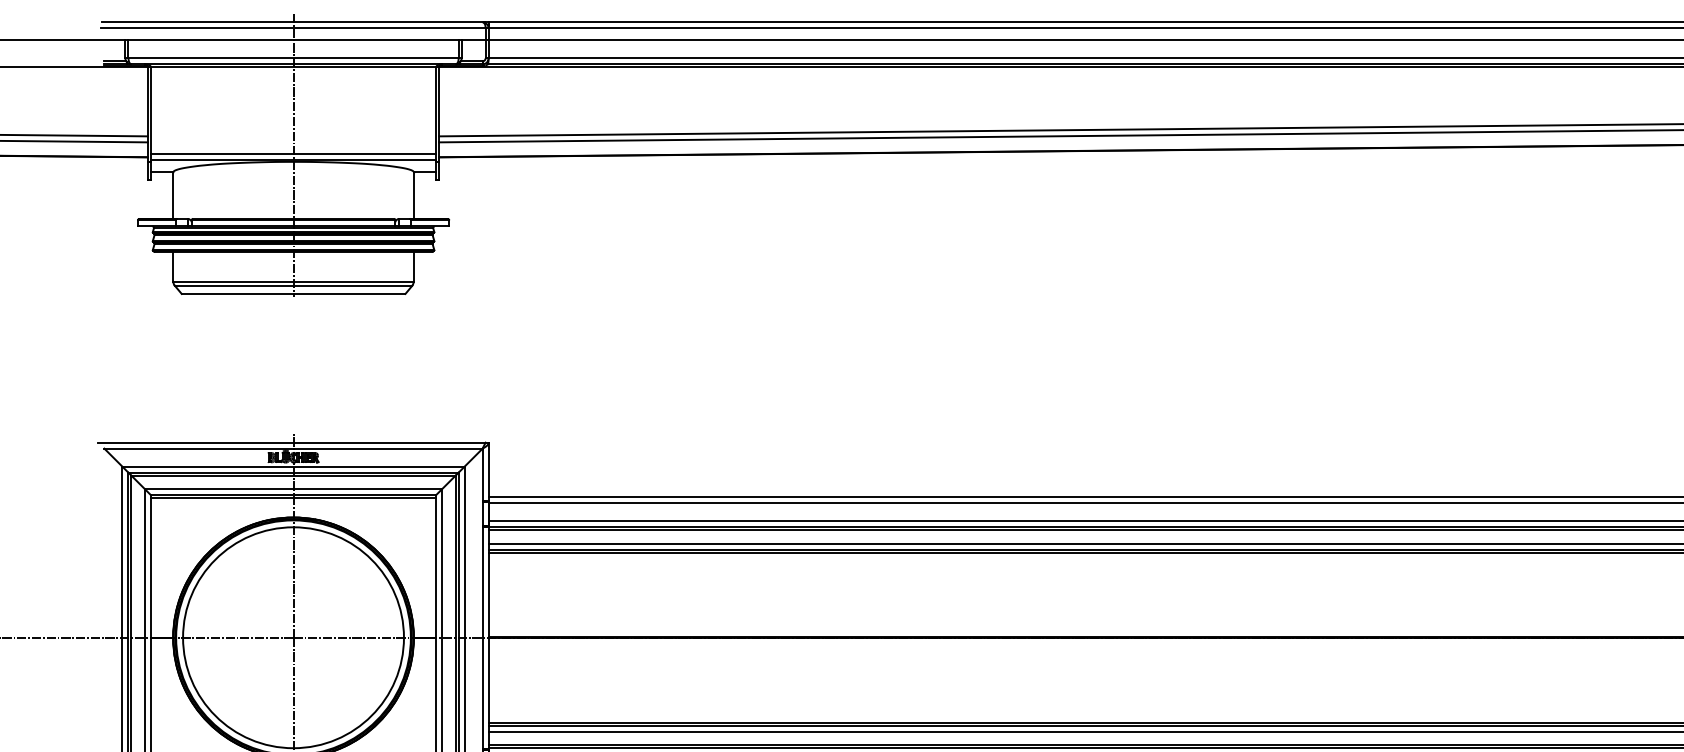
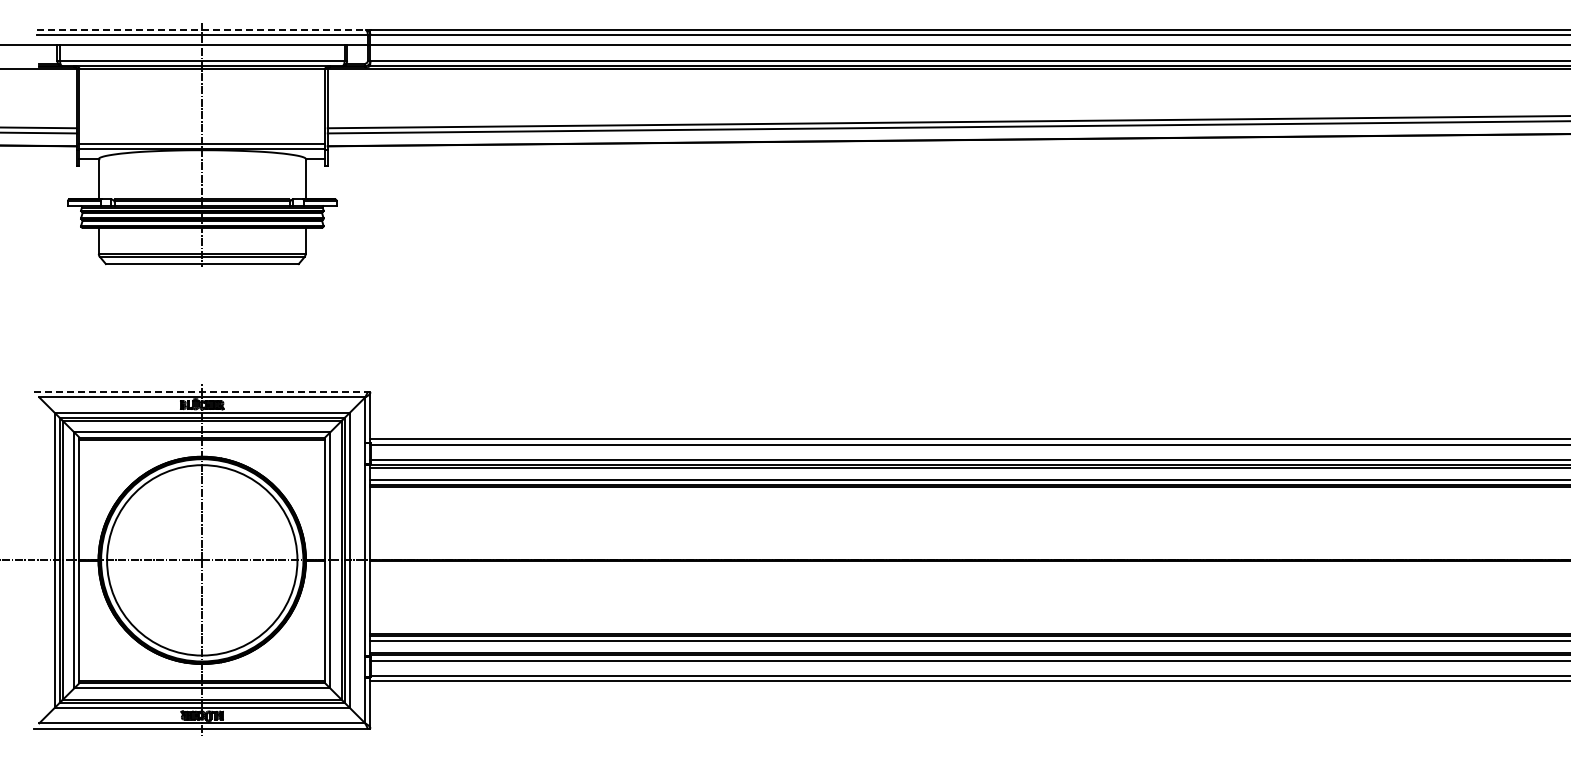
line: (293, 21) -> (202, 29), solid -> dashed
line: (293, 442) -> (202, 392), solid -> dashed

